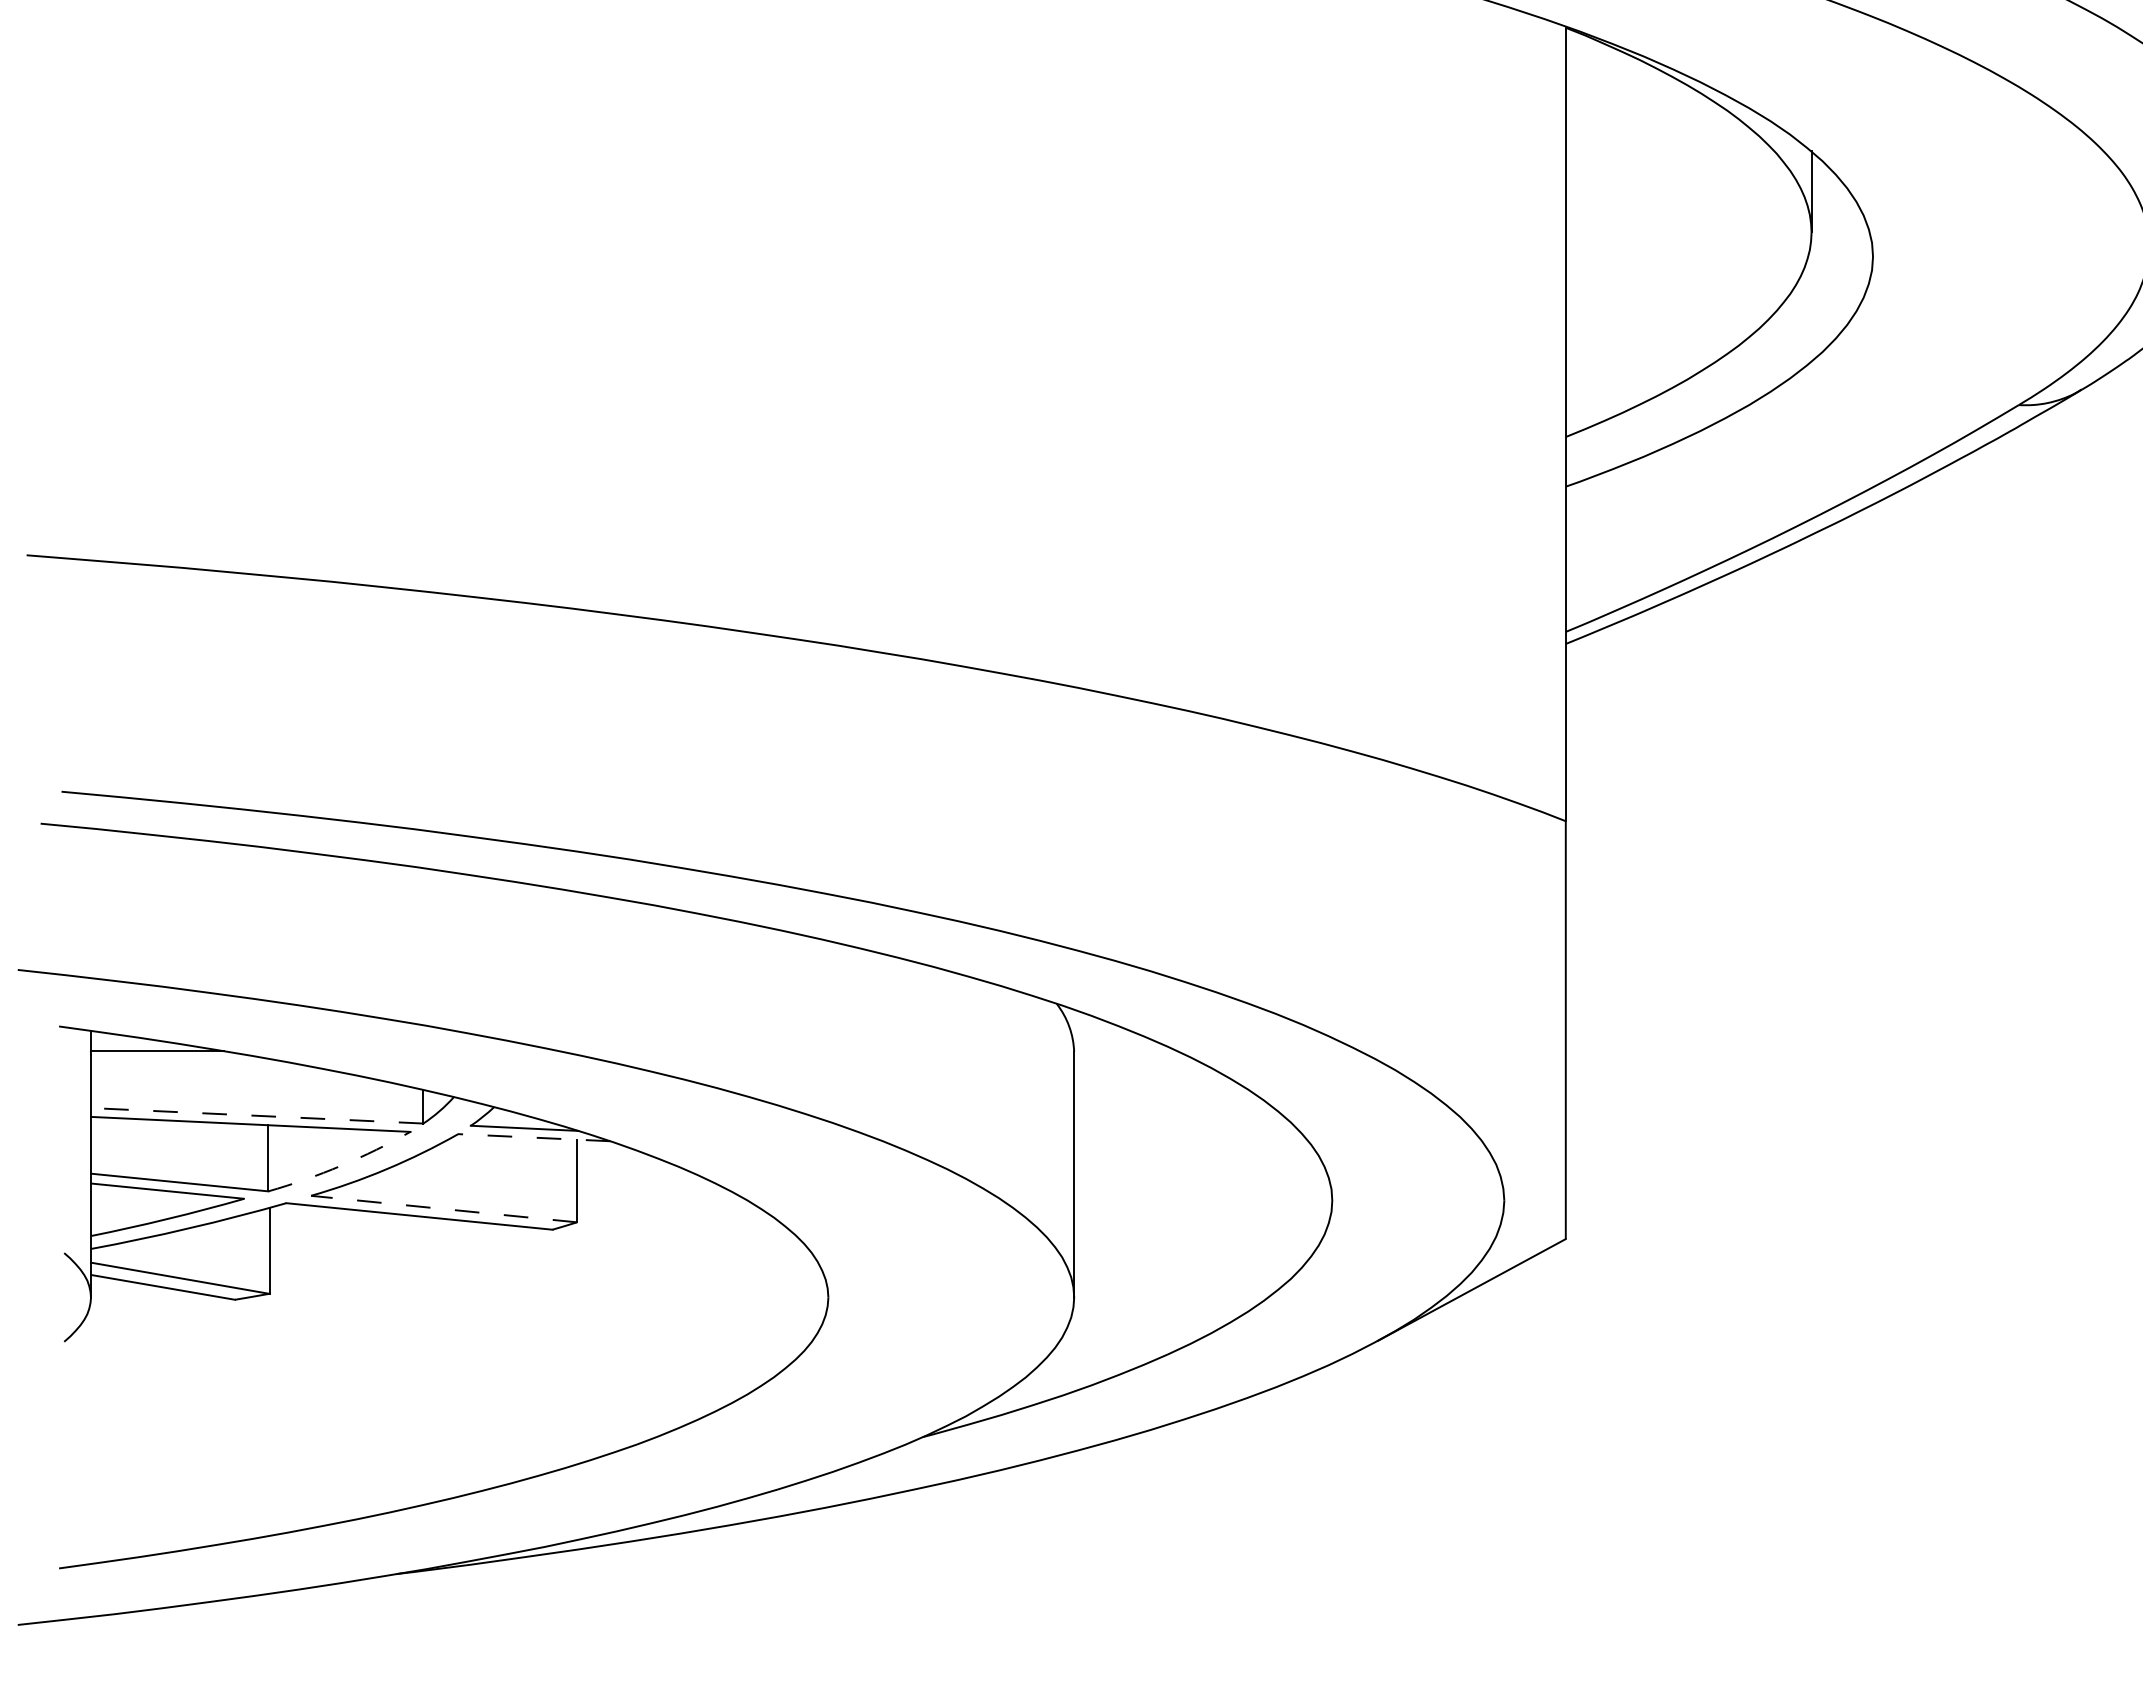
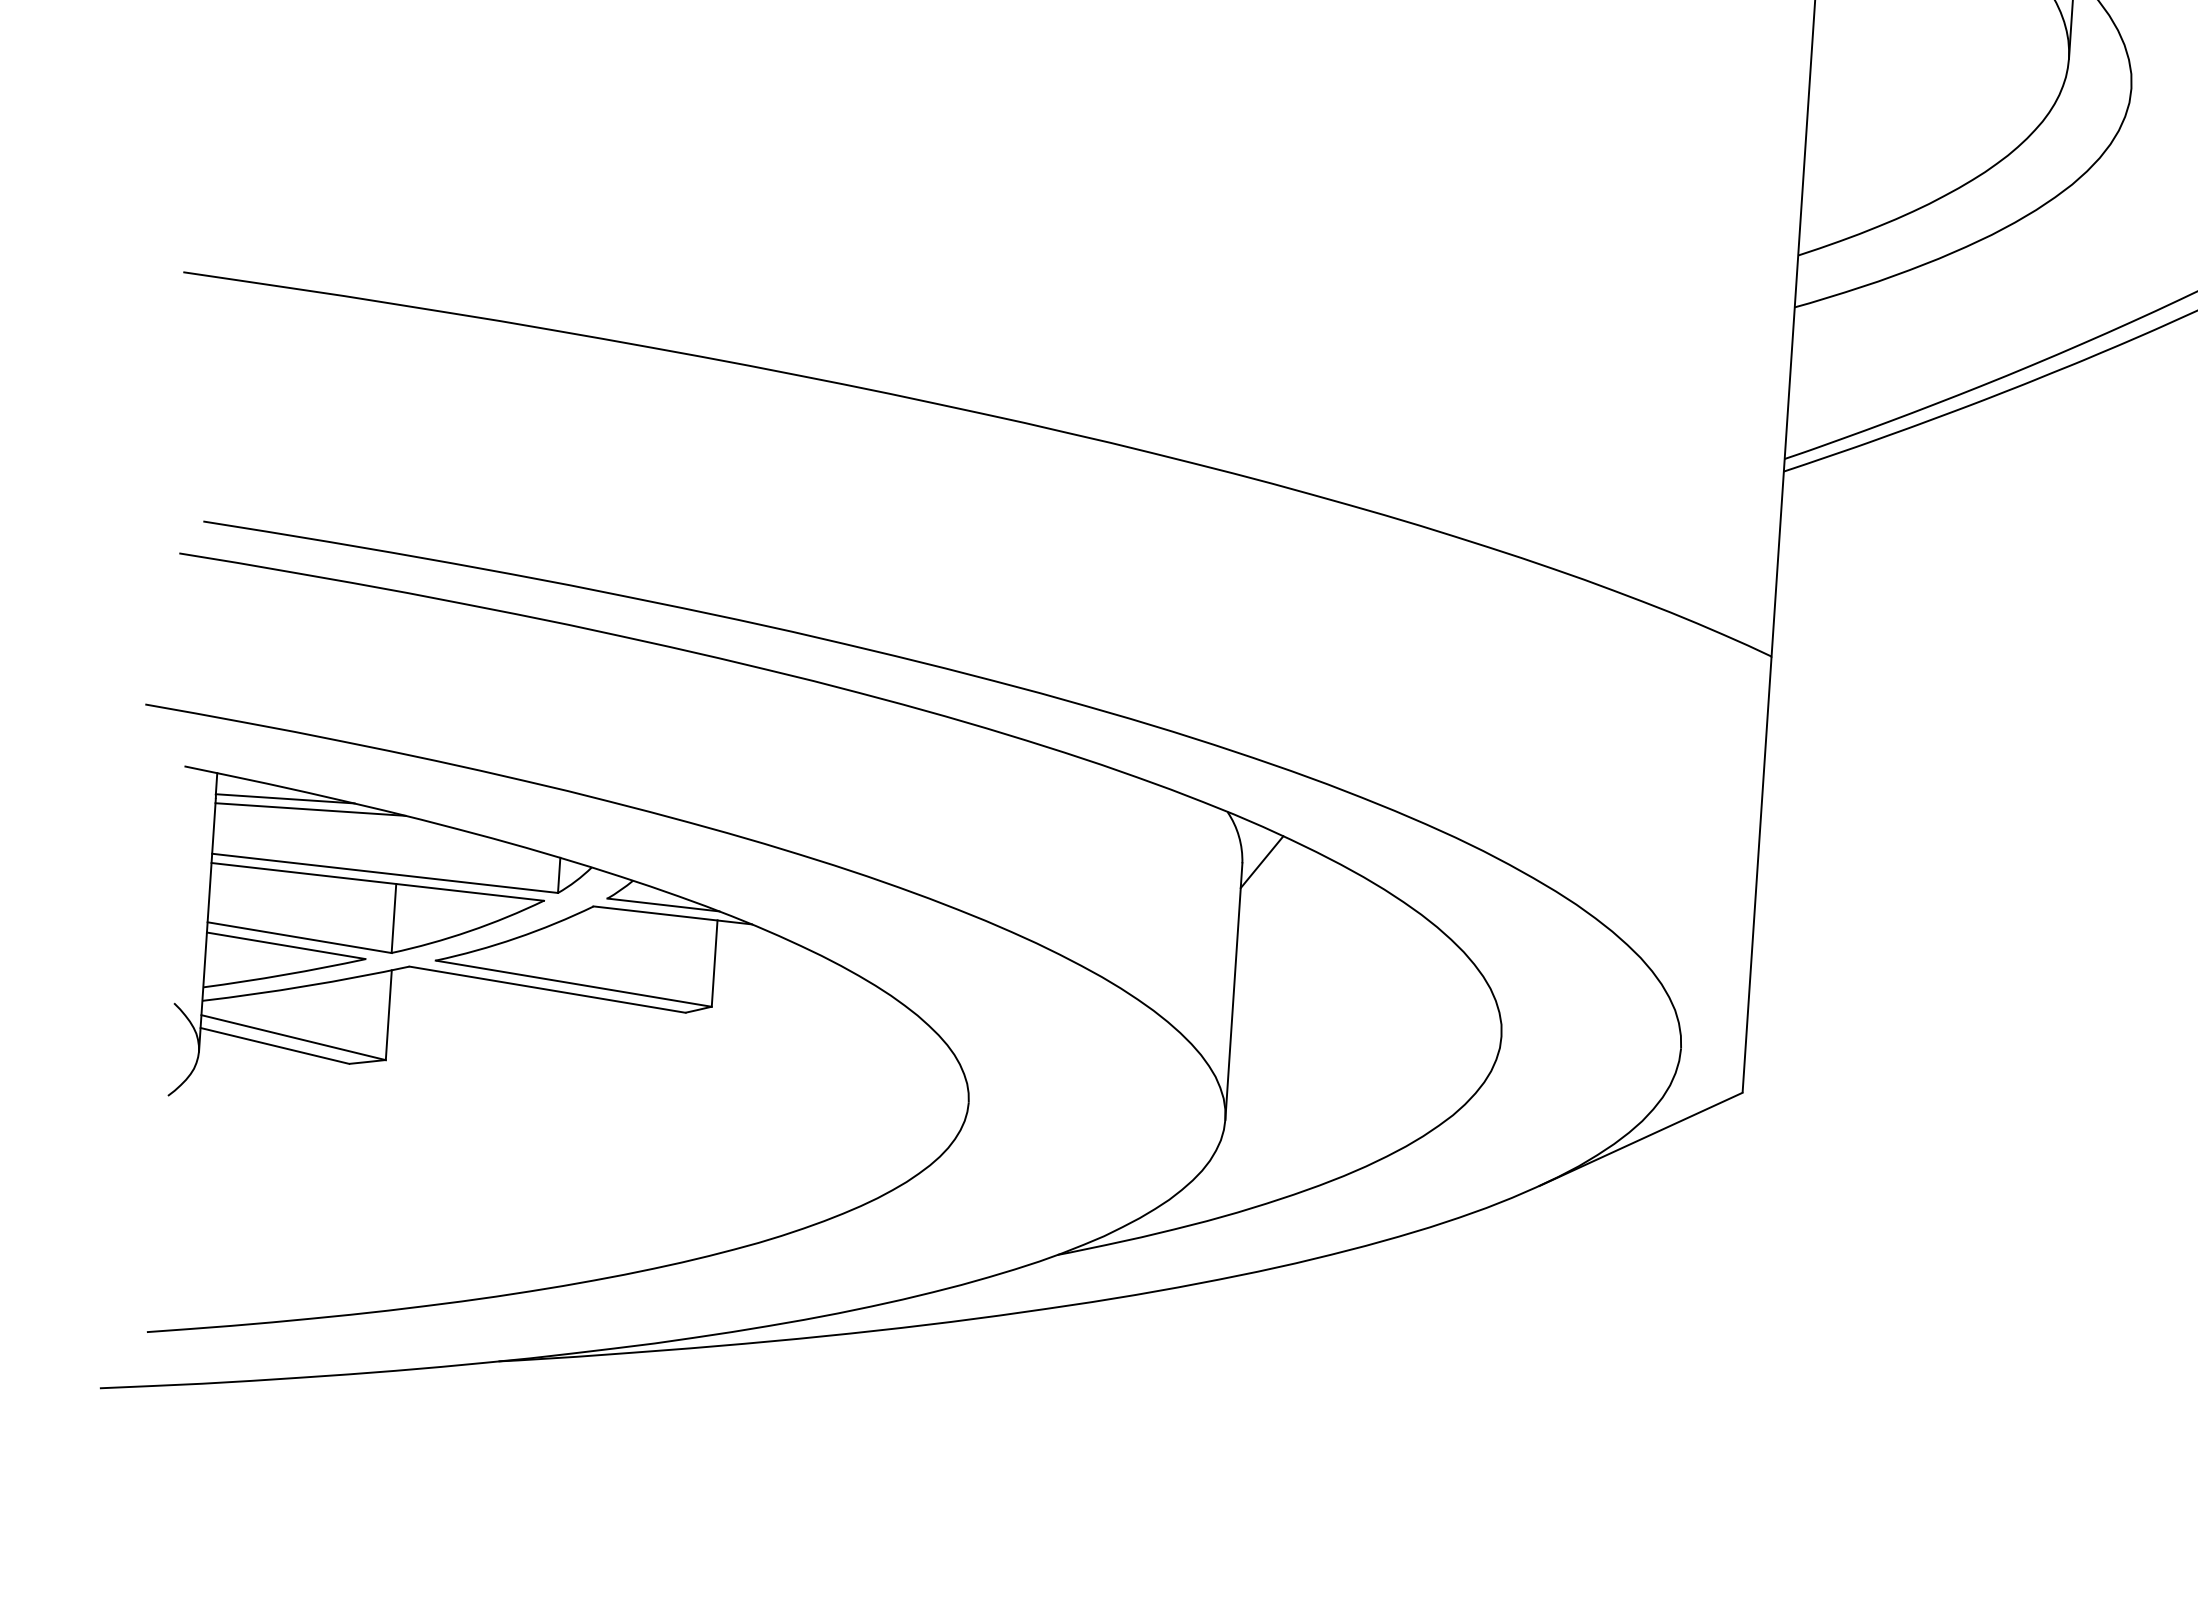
line: (1092, 1049) -> (1261, 862), added
line: (182, 1059) -> (311, 809), added
line: (256, 1115) -> (384, 872), dashed -> solid
line: (533, 1137) -> (672, 915), dashed -> solid
arc: (341, 1165) -> (469, 931), dashed -> solid
line: (444, 1209) -> (574, 984), dashed -> solid

